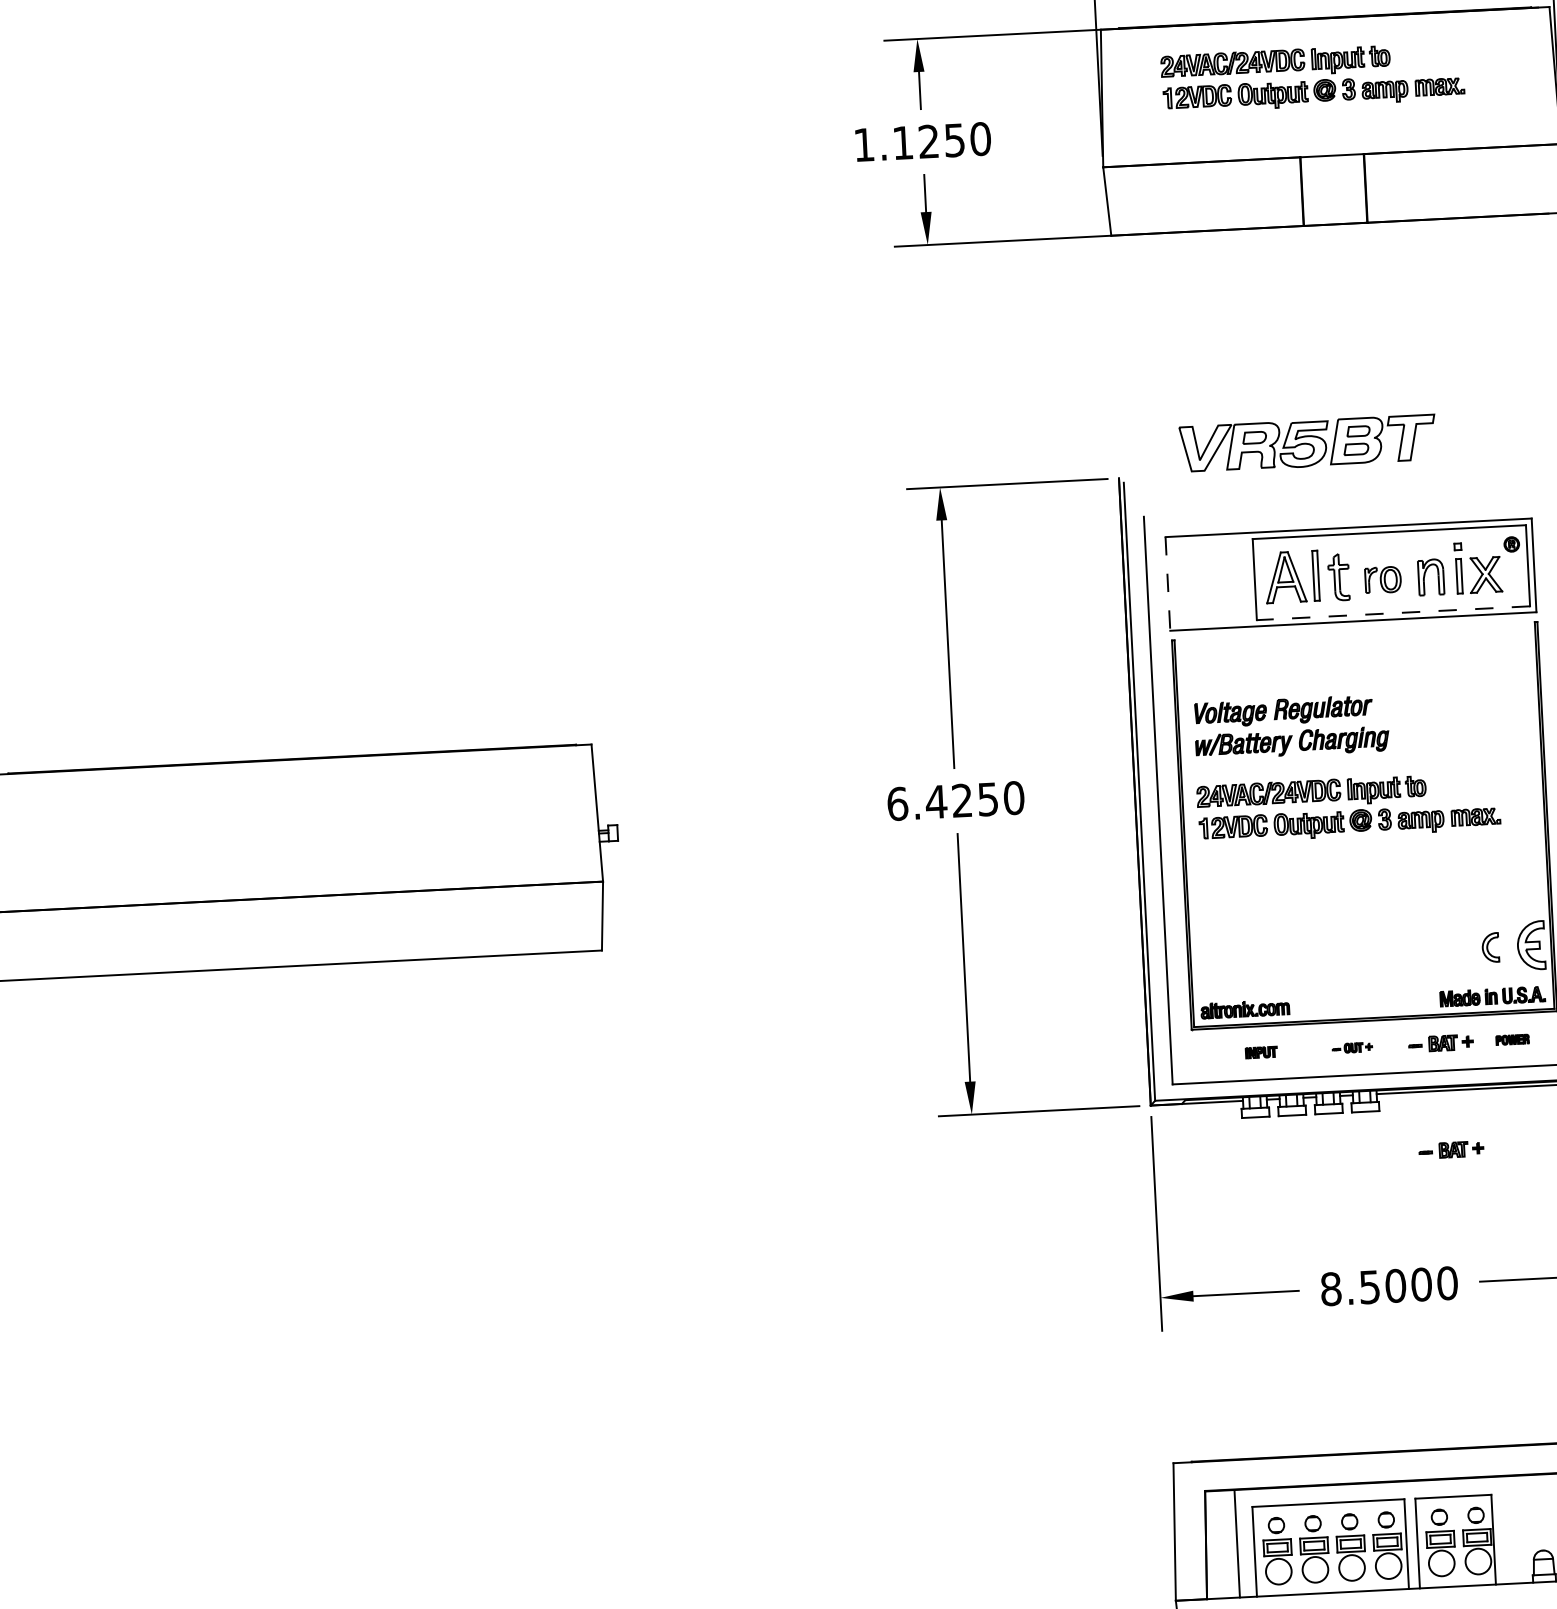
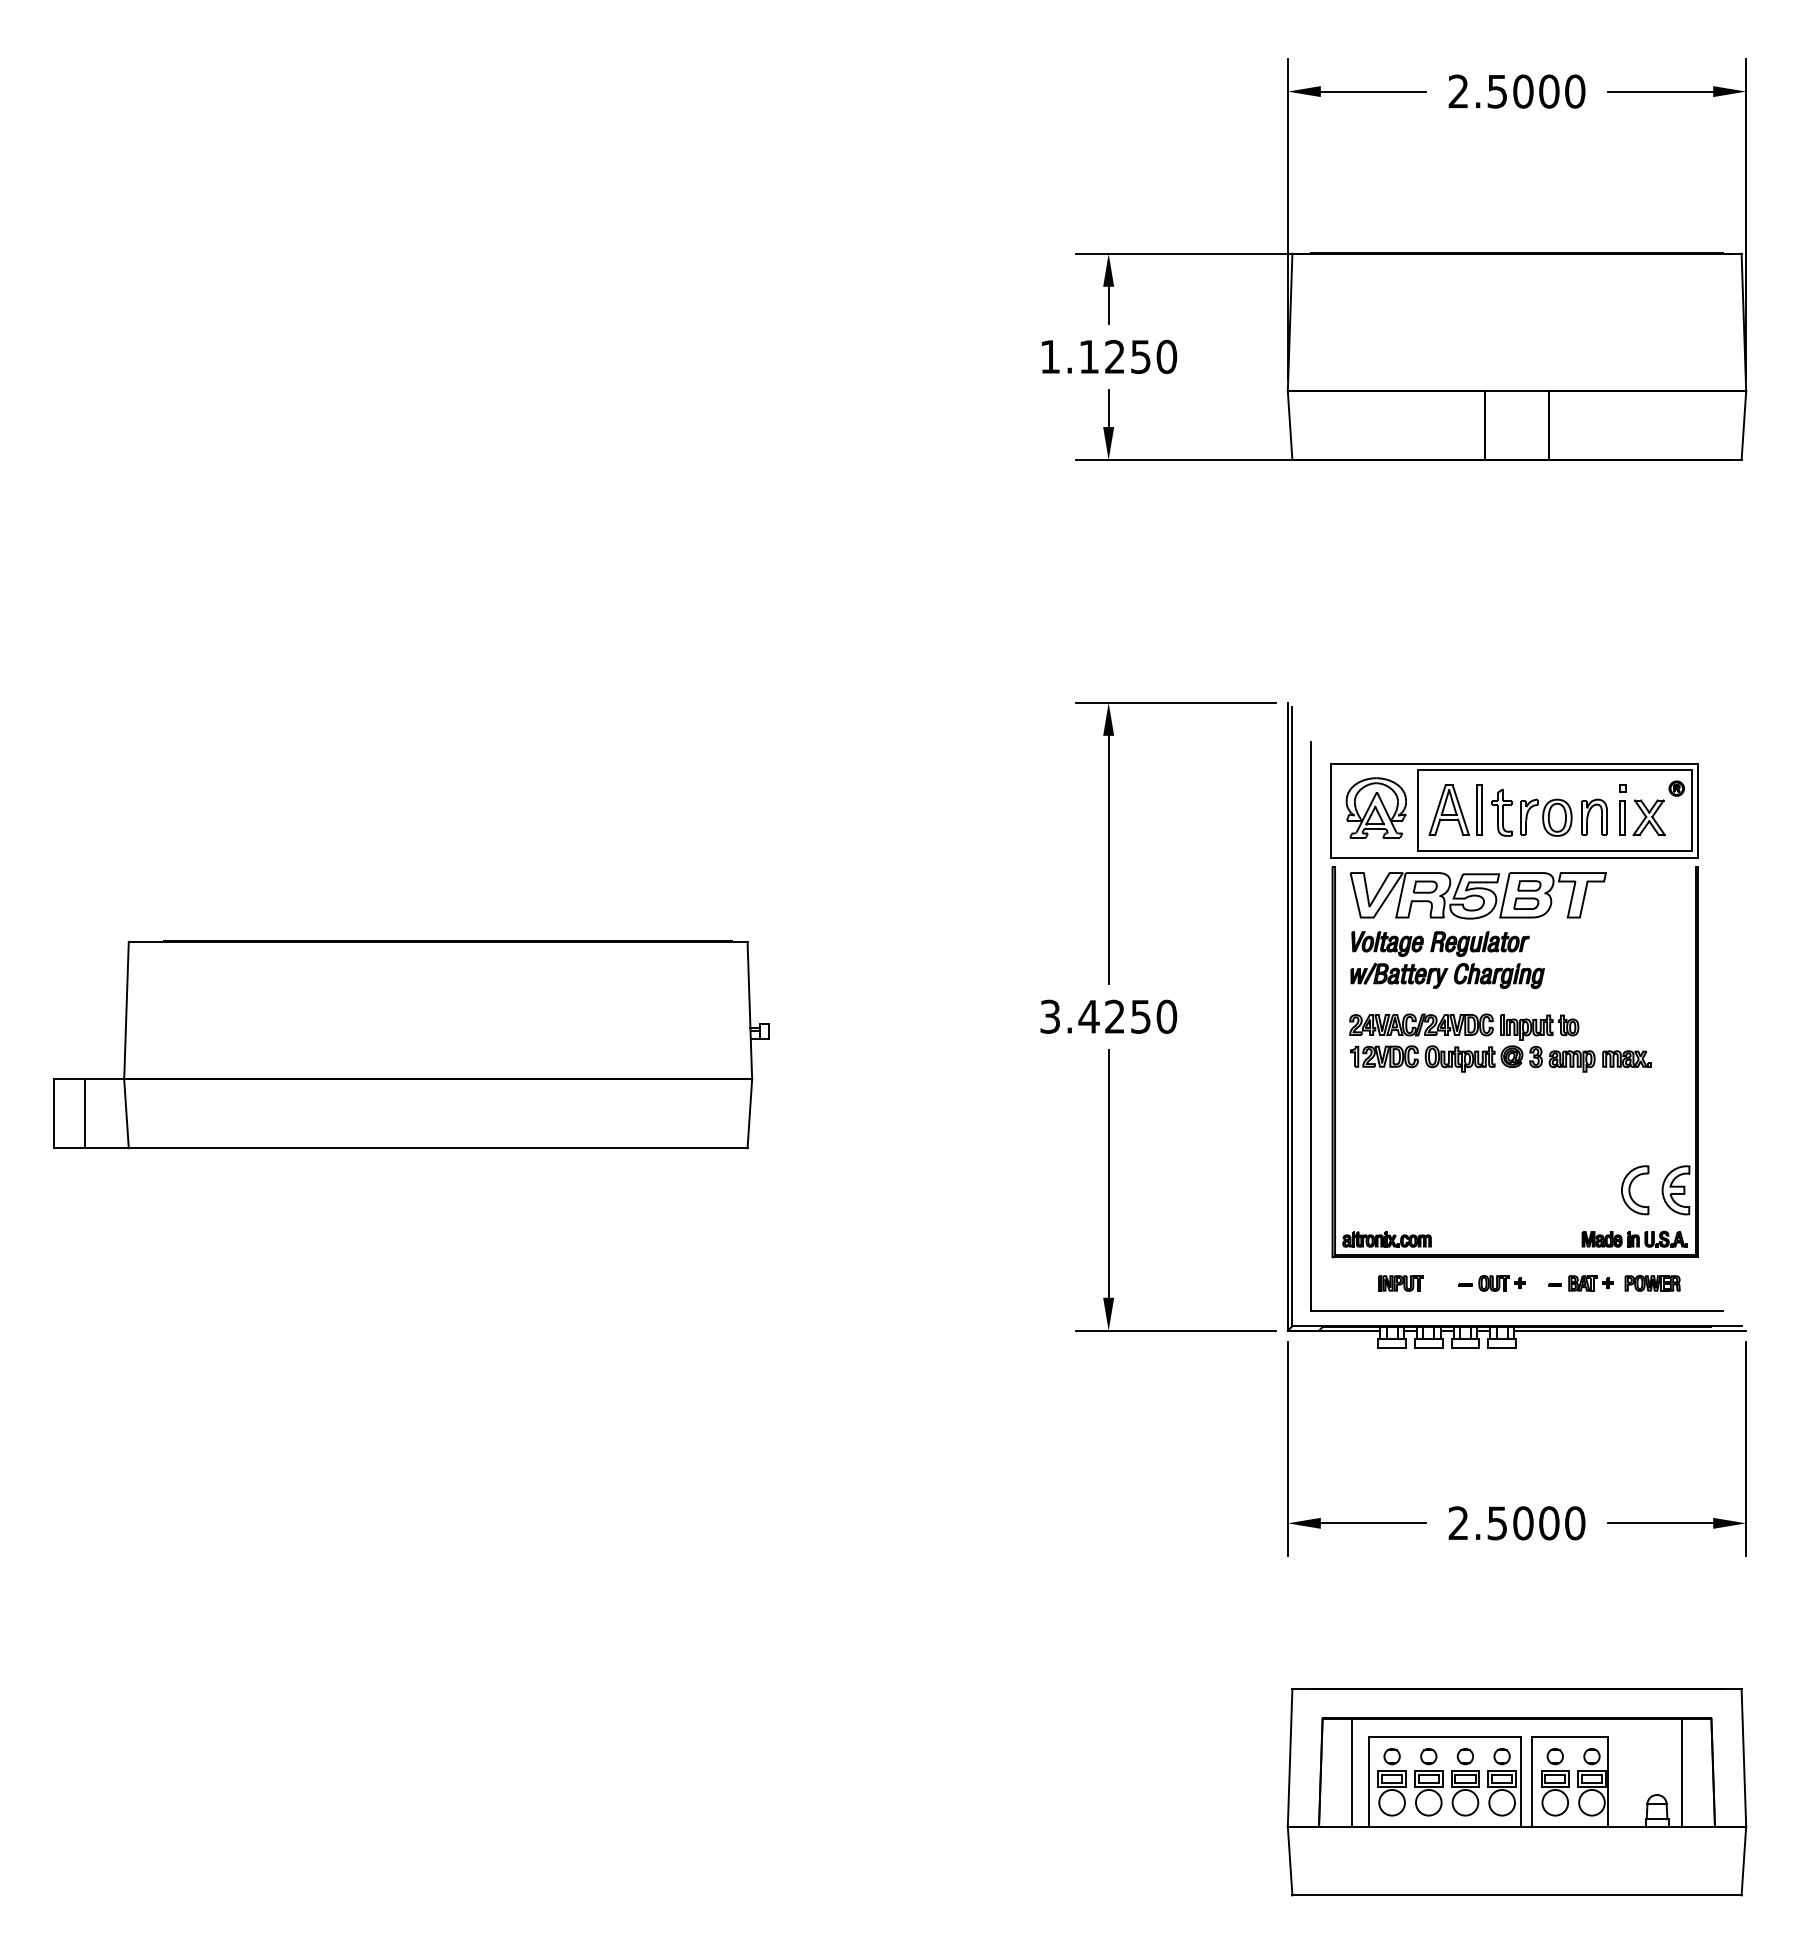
part: (1312, 69) -> (1501, 304), removed
part: (1307, 443) -> (1477, 895), moved
part: (1211, 578) -> (1375, 807), added
part: (1383, 579) -> (1546, 817), size x1.43
line: (1168, 583) -> (1331, 810), dashed -> solid
line: (1393, 613) -> (1555, 851), dashed -> solid
text: (897, 803) -> (1050, 1016), 6.4250 -> 3.4250
part: (1490, 947) -> (1635, 1190), size x1.67
part: (1512, 1039) -> (1652, 1283), size x1.67
part: (1351, 1048) -> (1491, 1283), size x1.67
part: (1260, 1052) -> (1400, 1283), size x1.43
part: (1451, 1150) -> (1585, 1390), removed
text: (1330, 1289) -> (1458, 1523), 8.5000 -> 2.5000

